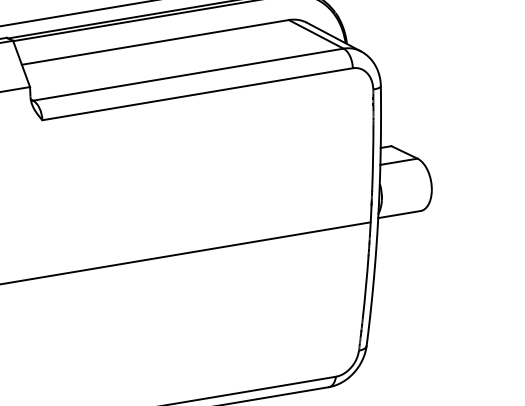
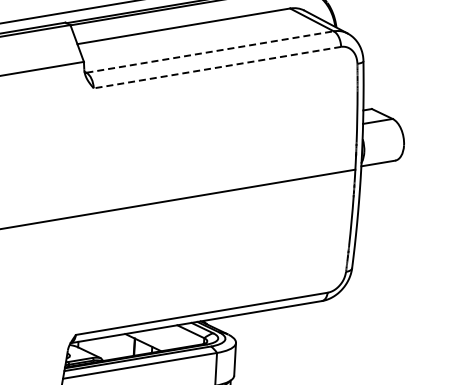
line: (188, 73) -> (210, 51), solid -> dashed
line: (196, 94) -> (216, 67), solid -> dashed

